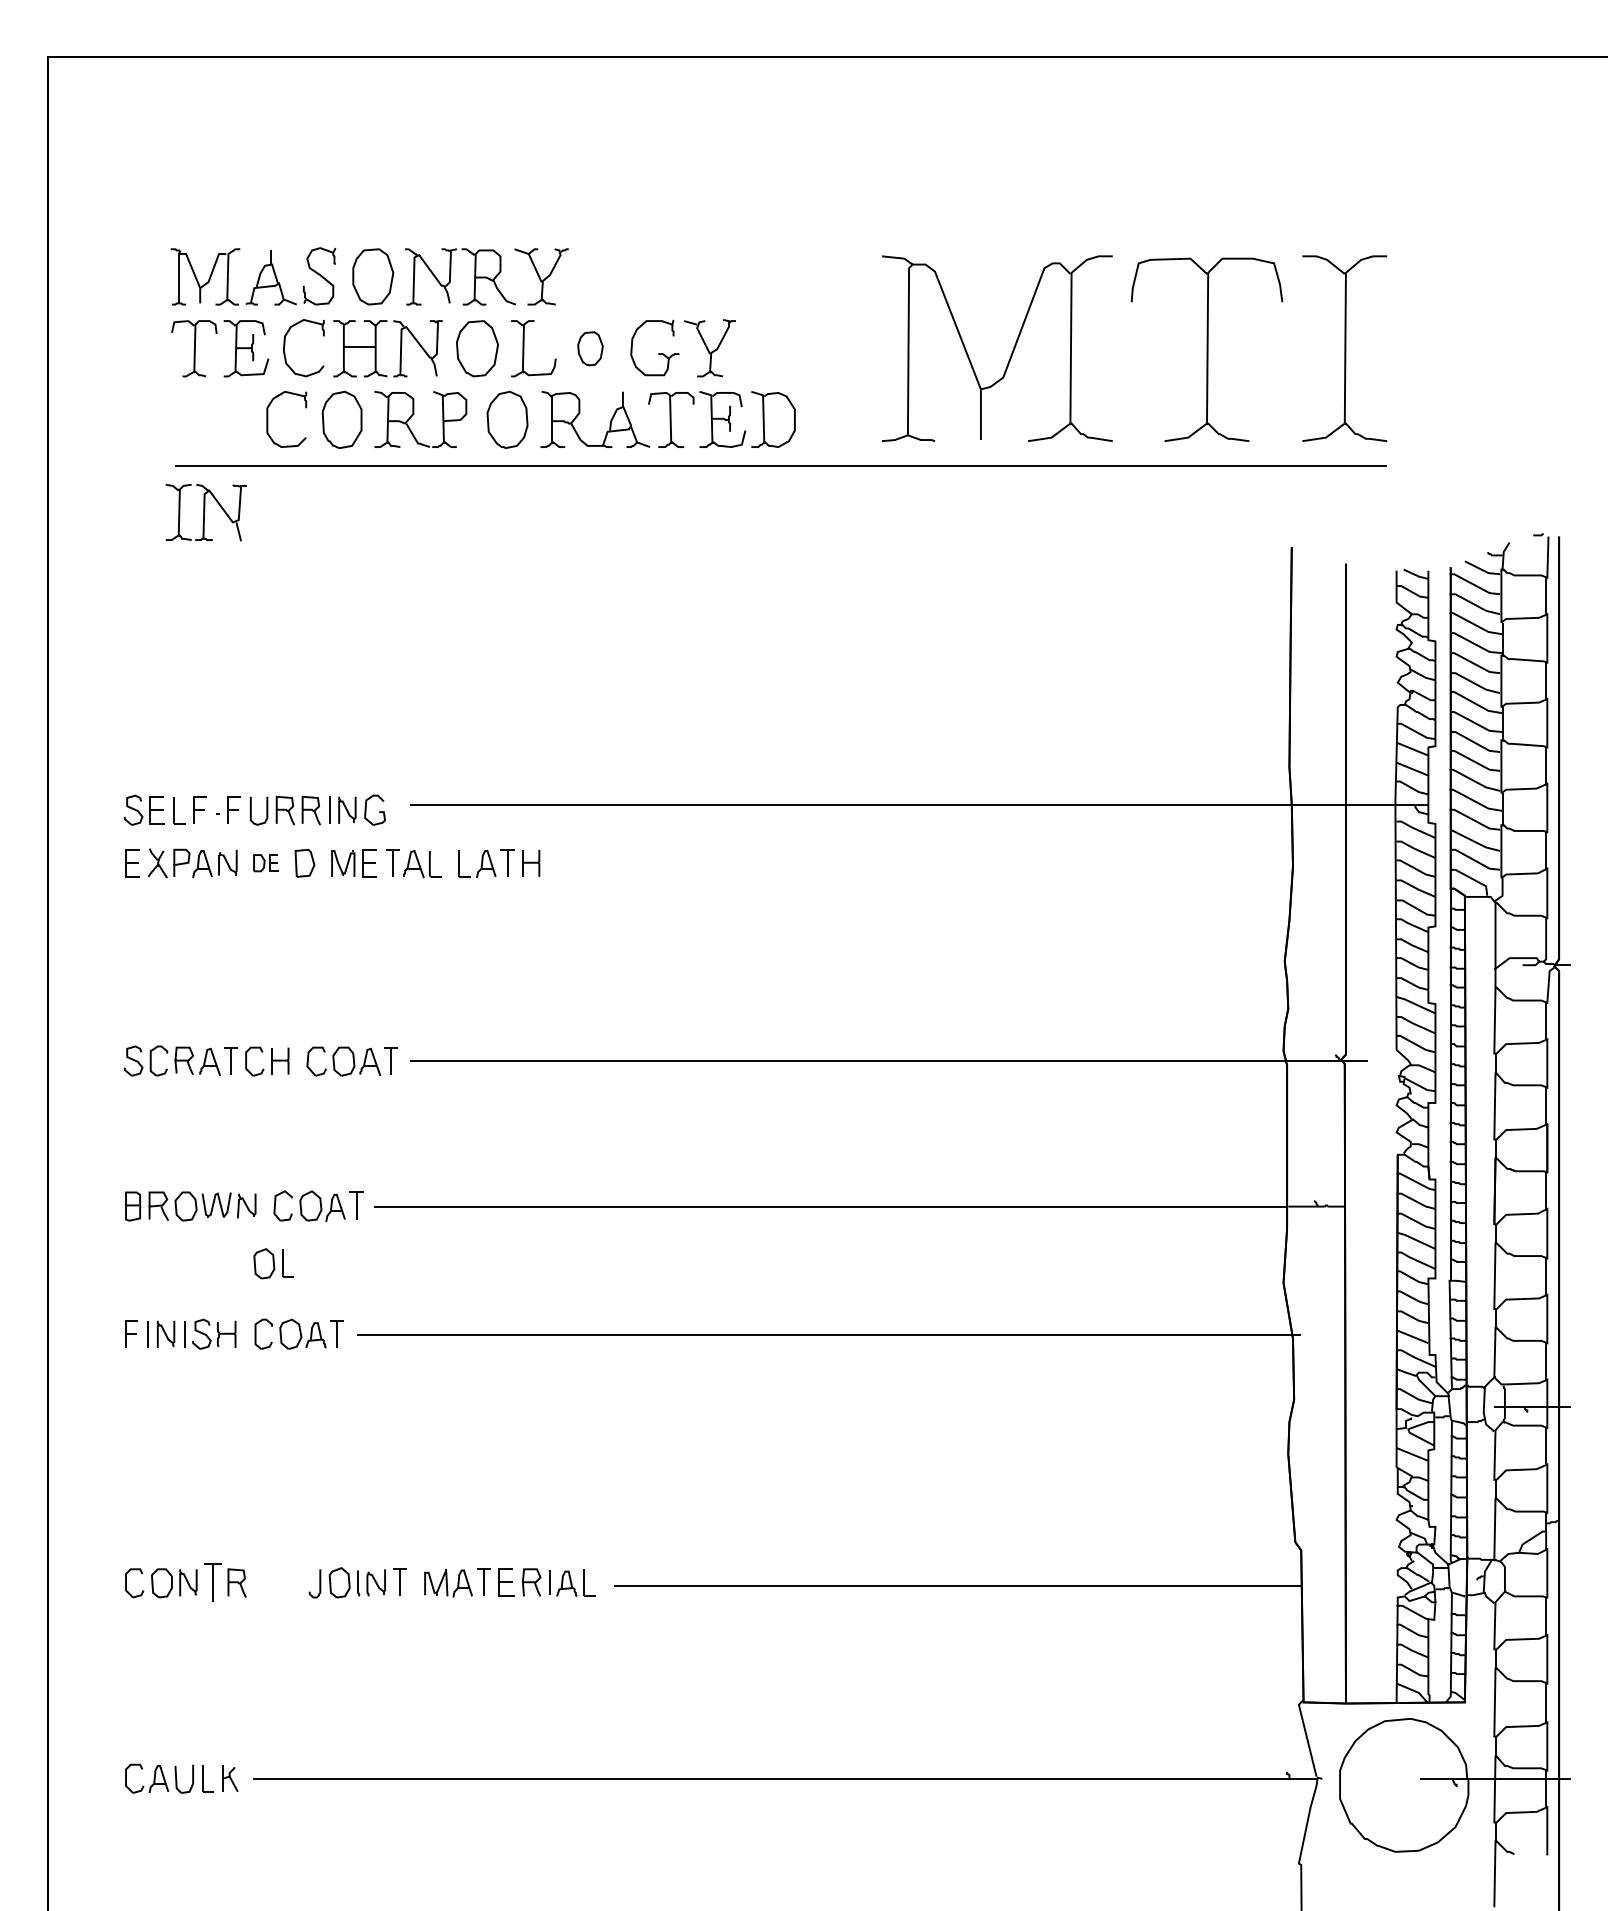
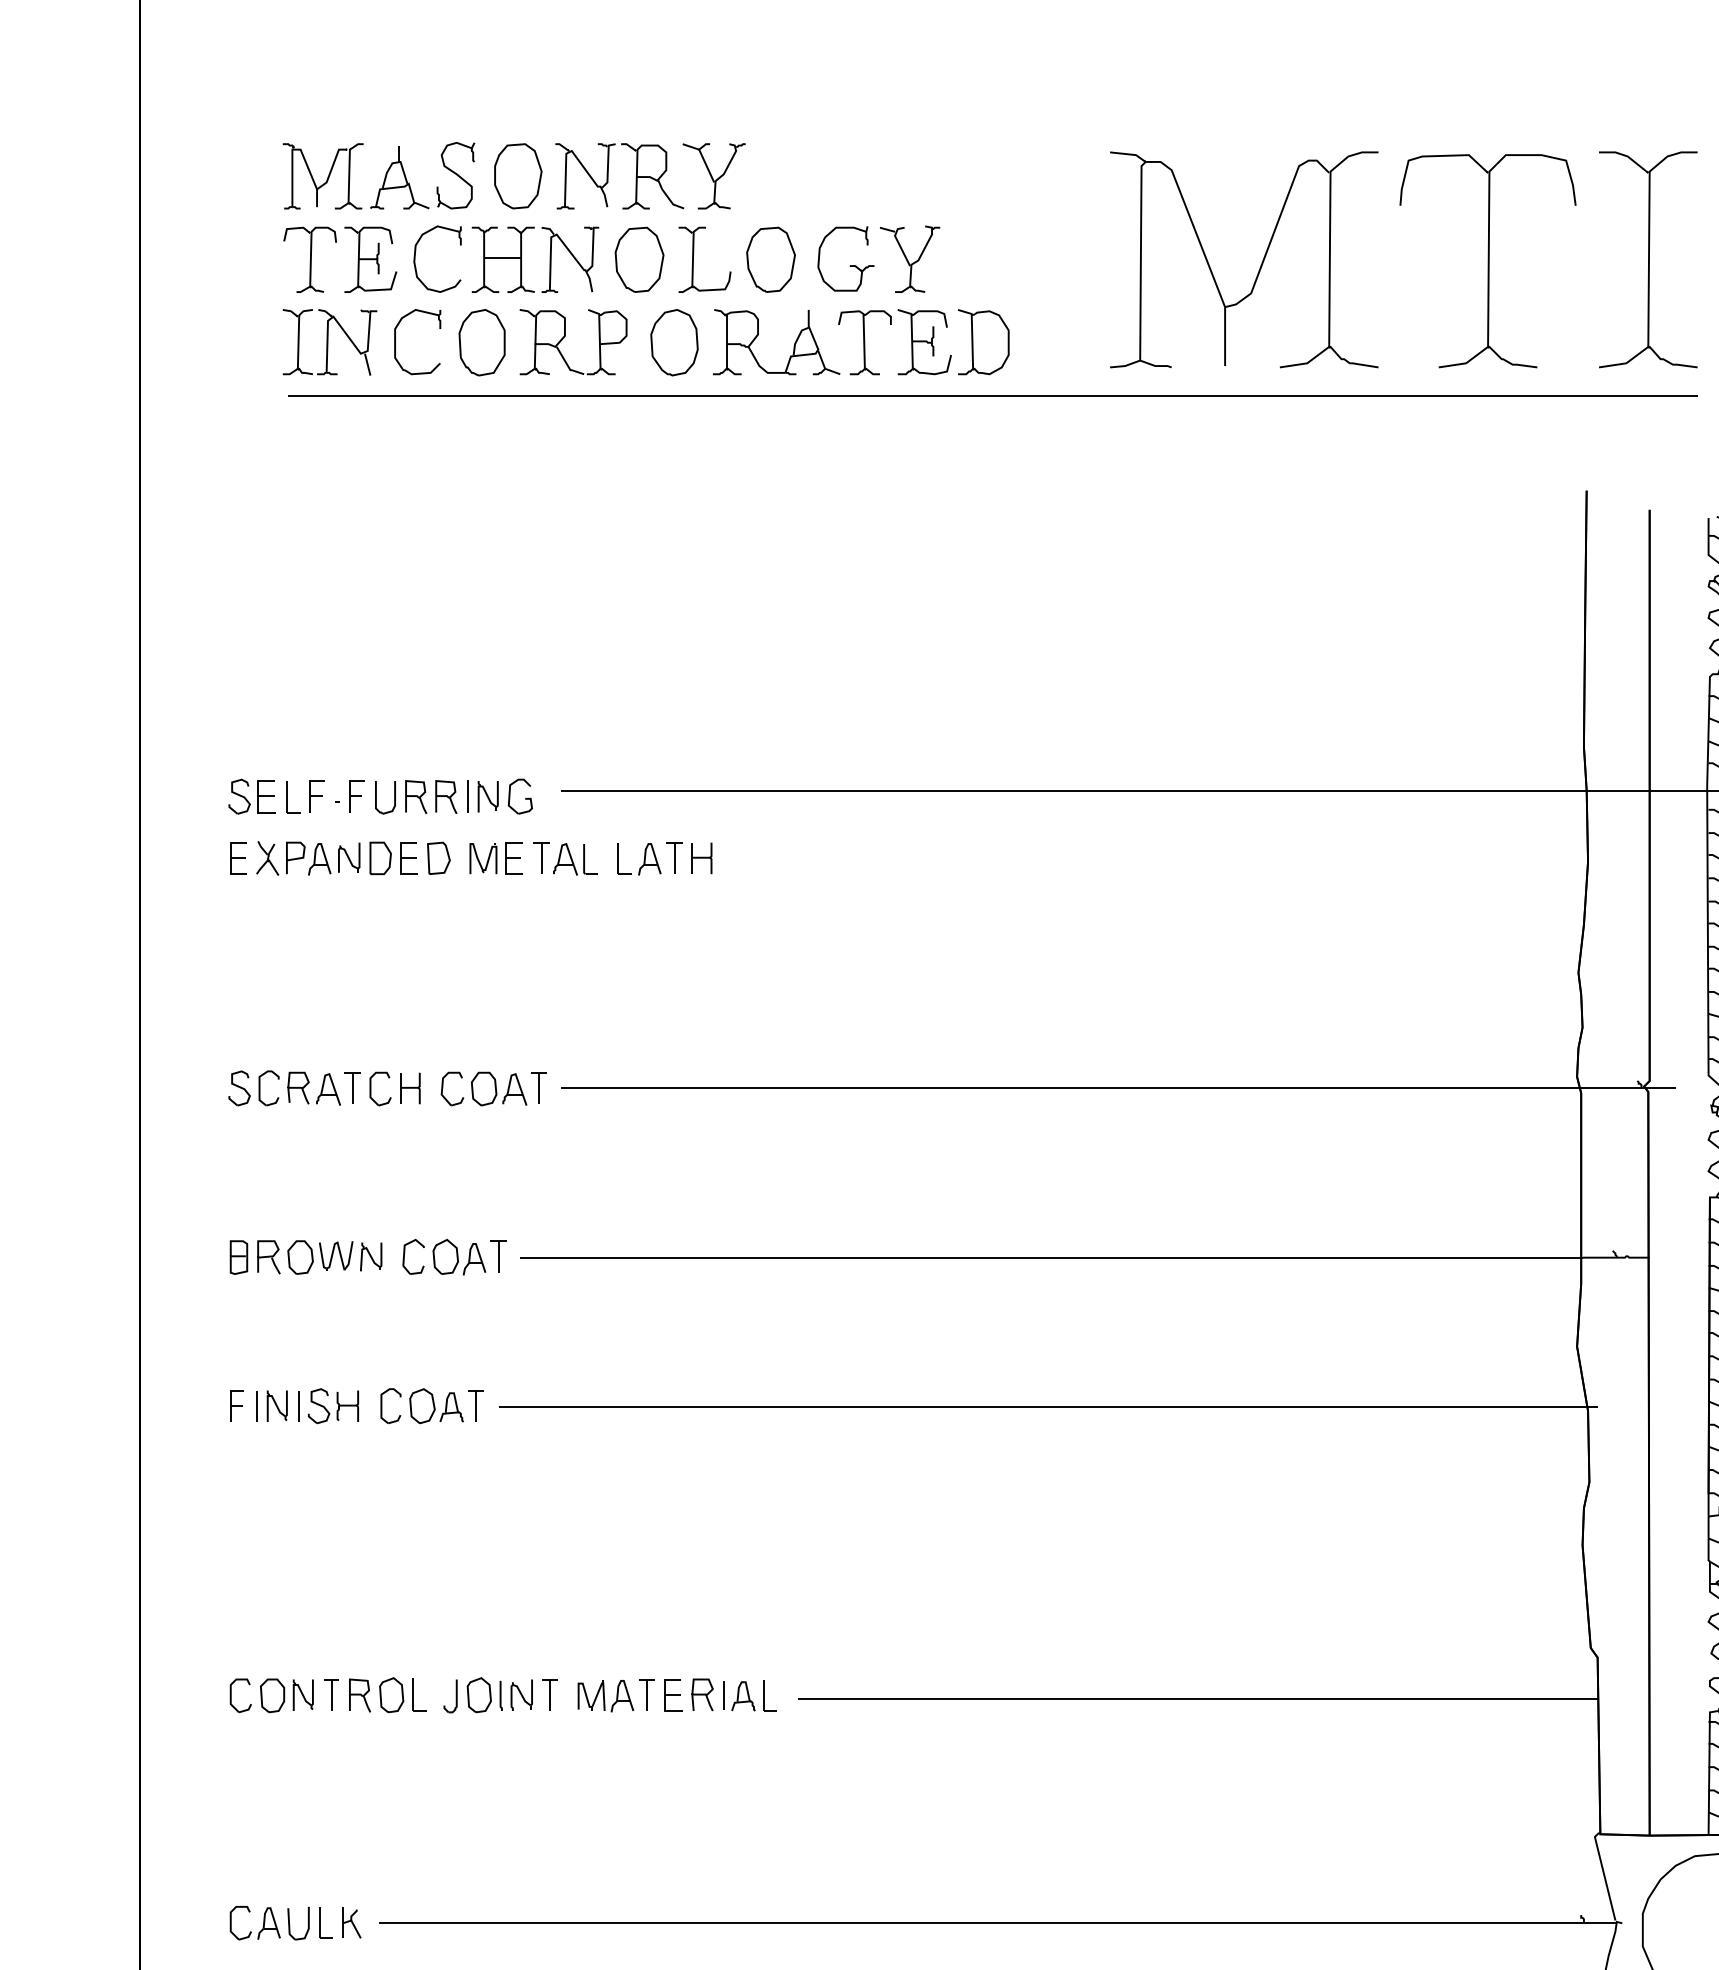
part: (590, 348) -> (770, 259), size x1.67
part: (205, 512) -> (329, 342), moved
part: (265, 862) -> (392, 857), size x1.67
part: (273, 1263) -> (402, 1694), moved
part: (212, 1581) -> (331, 1693), size x0.71

